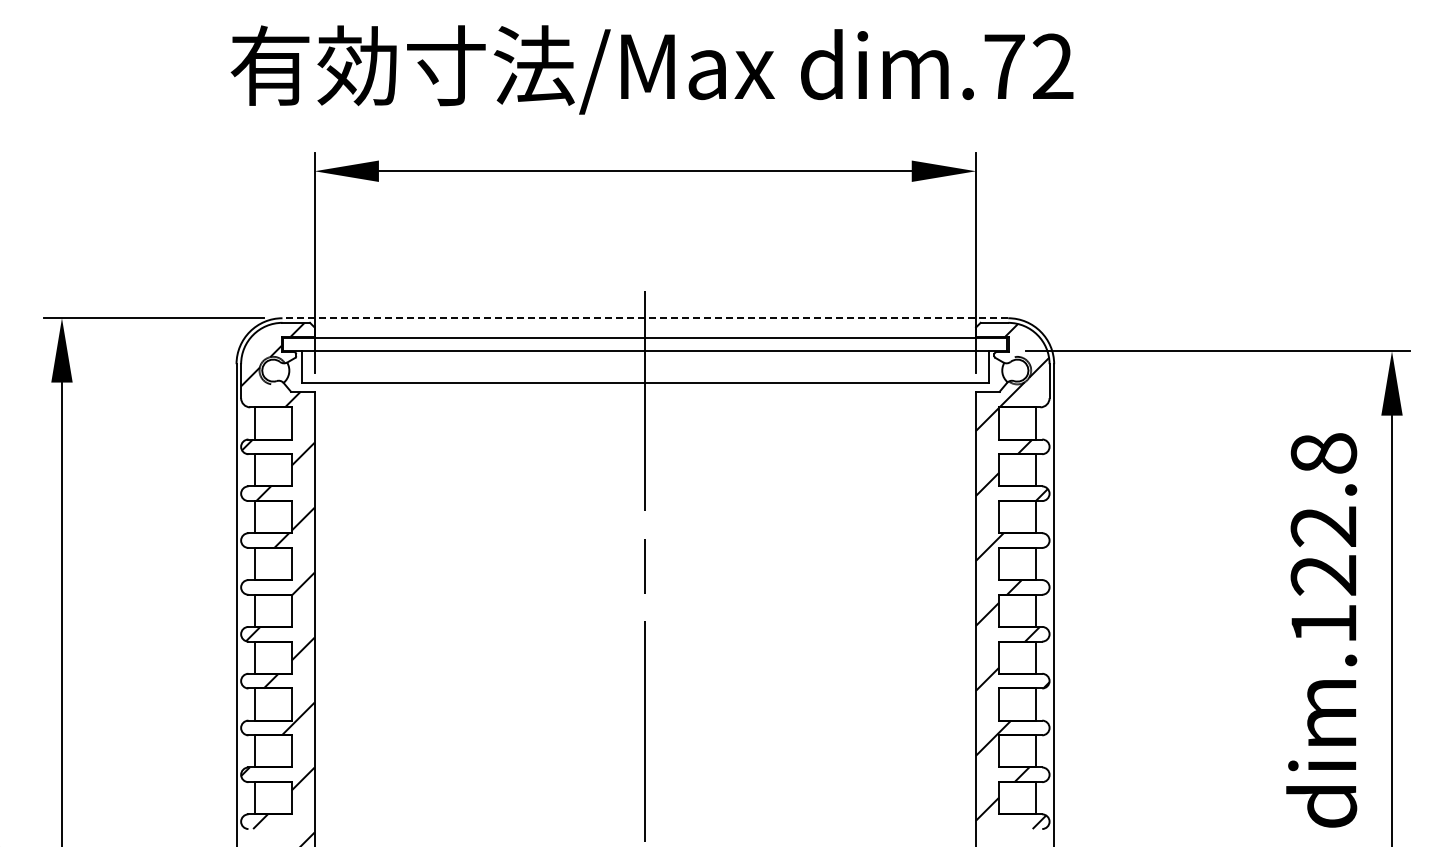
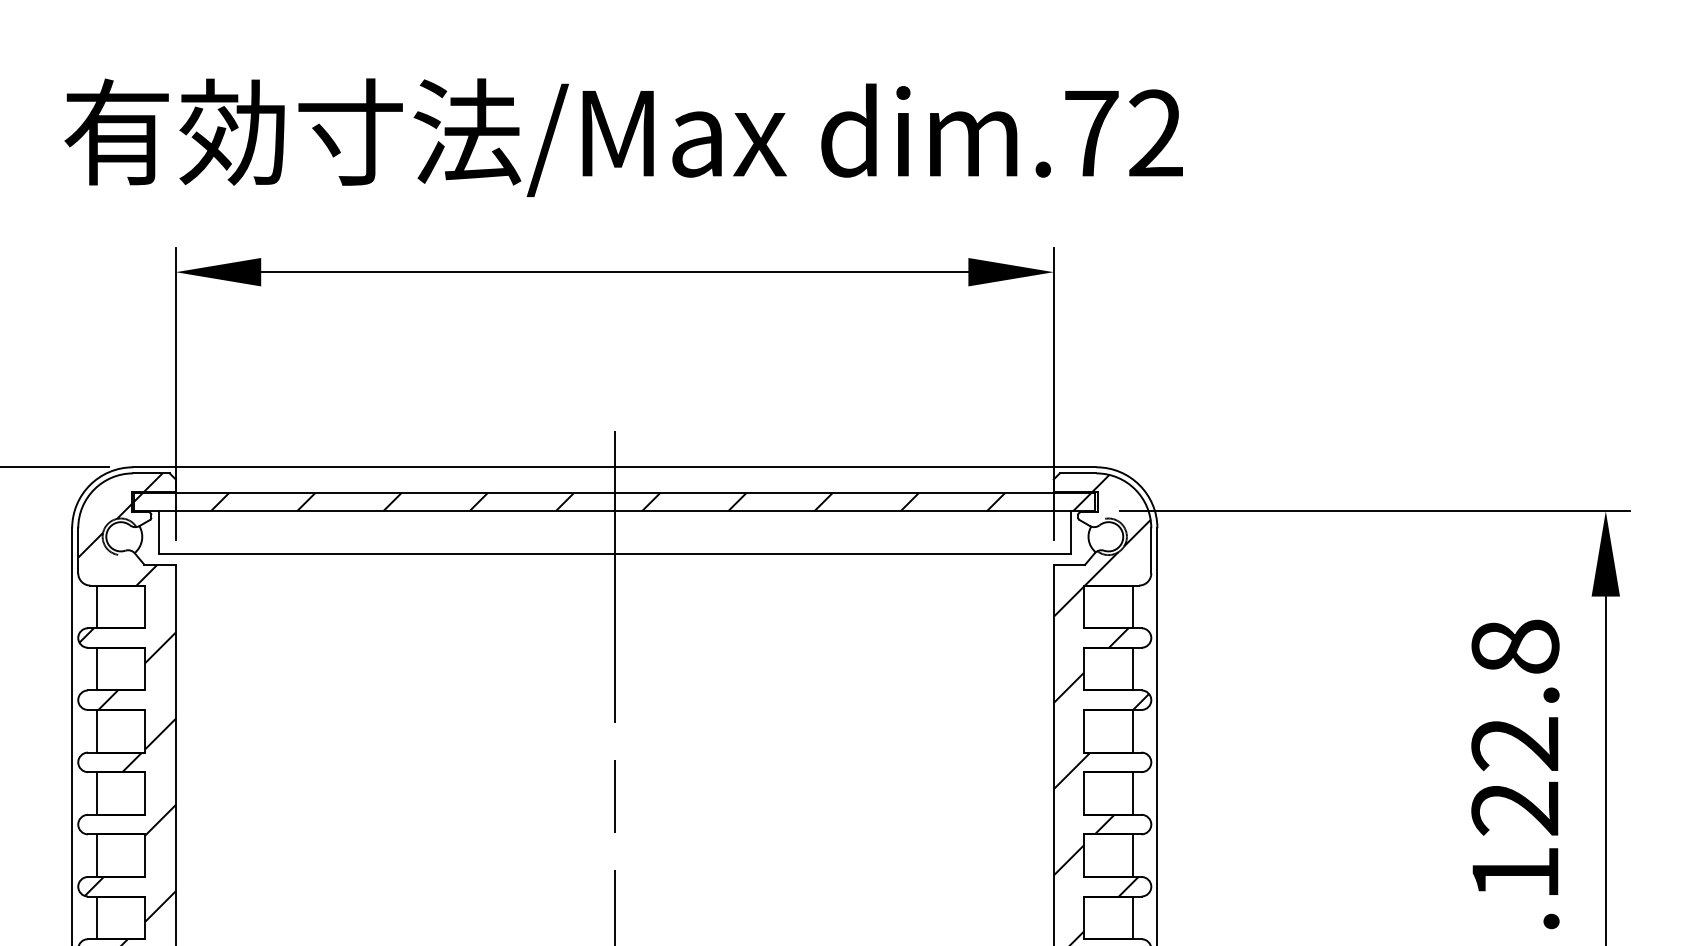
line: (645, 318) -> (614, 467), dashed -> solid
hatch: (643, 344) -> (612, 502), added

